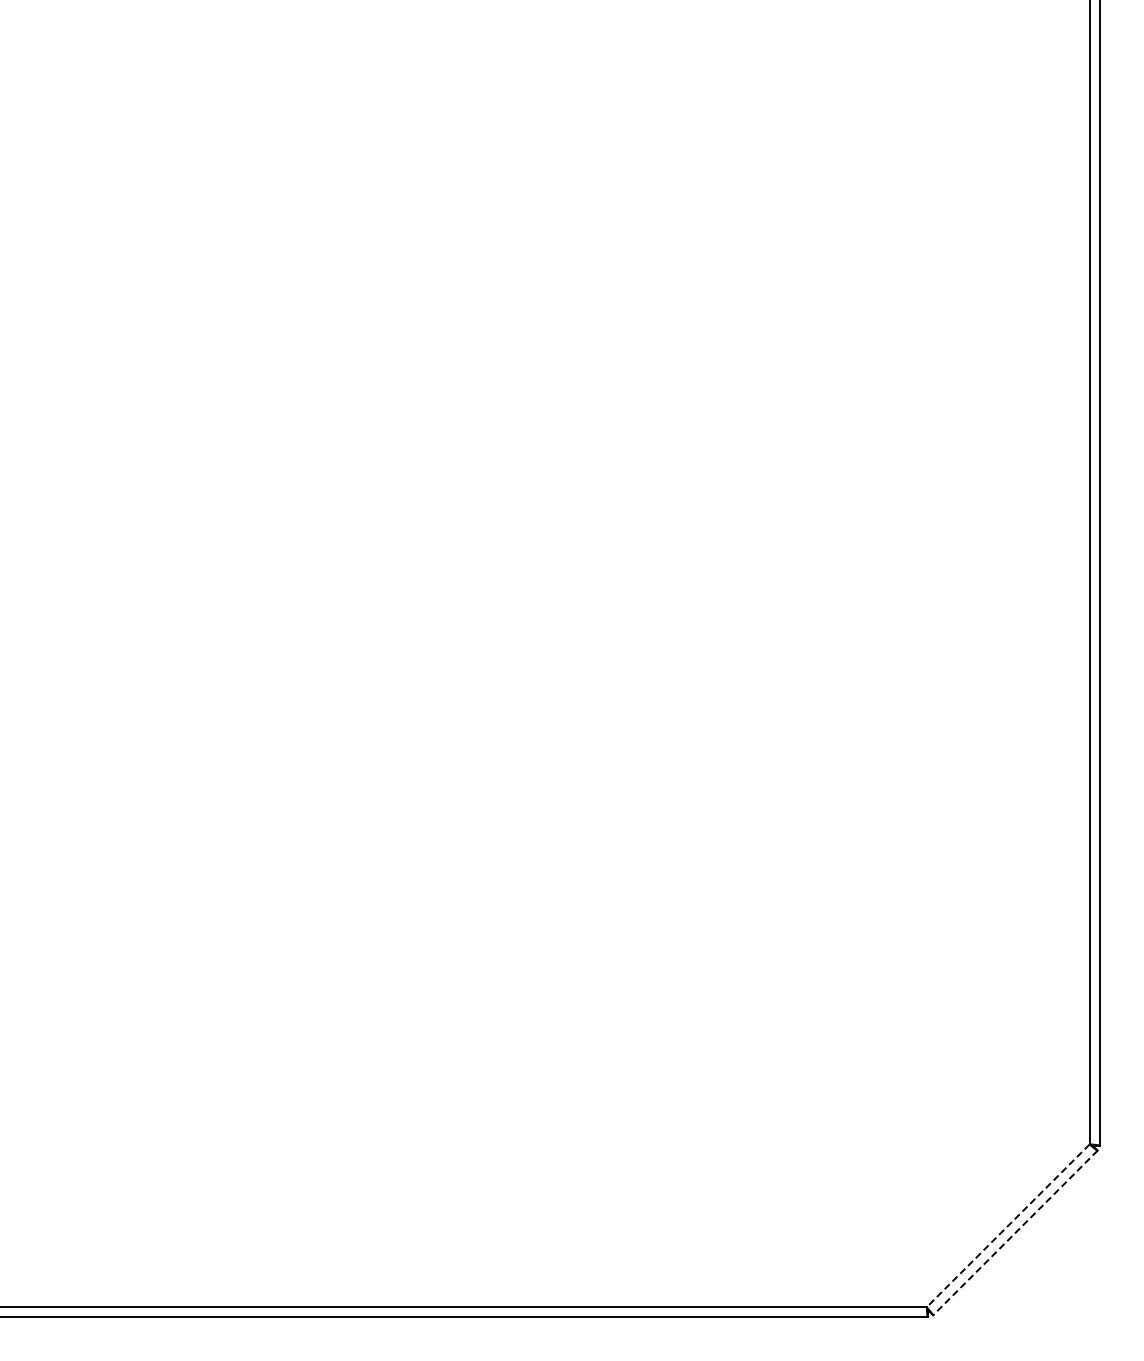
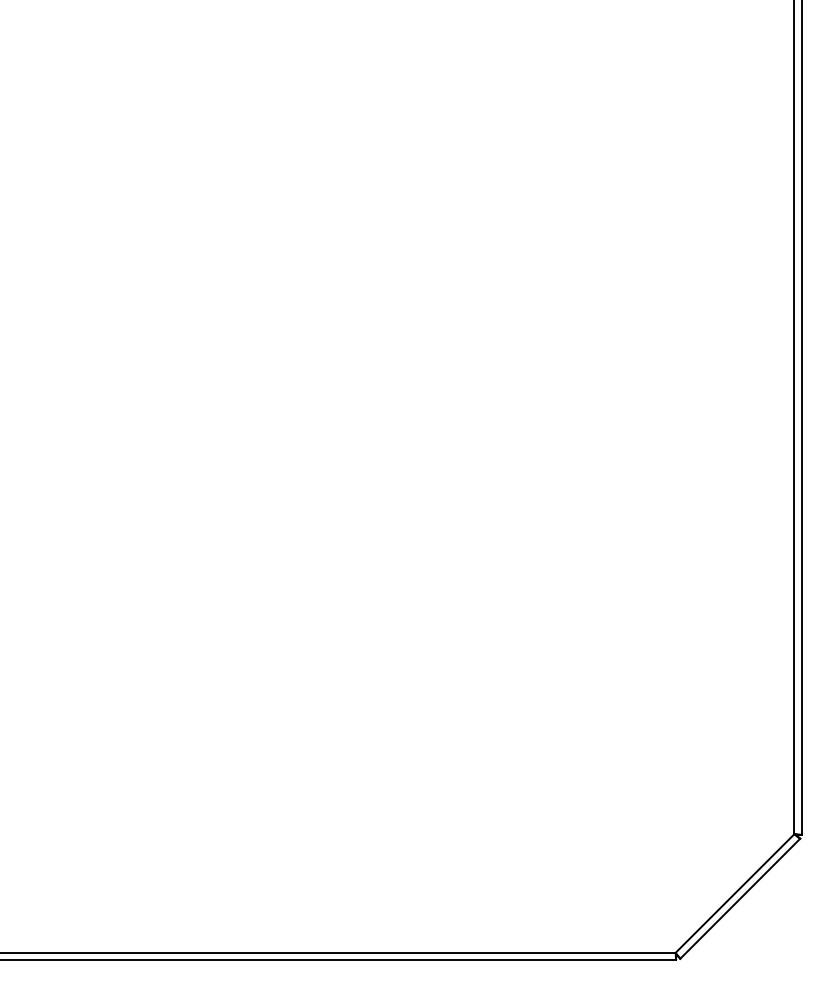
line: (1007, 1226) -> (734, 894), dashed -> solid
line: (1015, 1233) -> (740, 899), dashed -> solid

